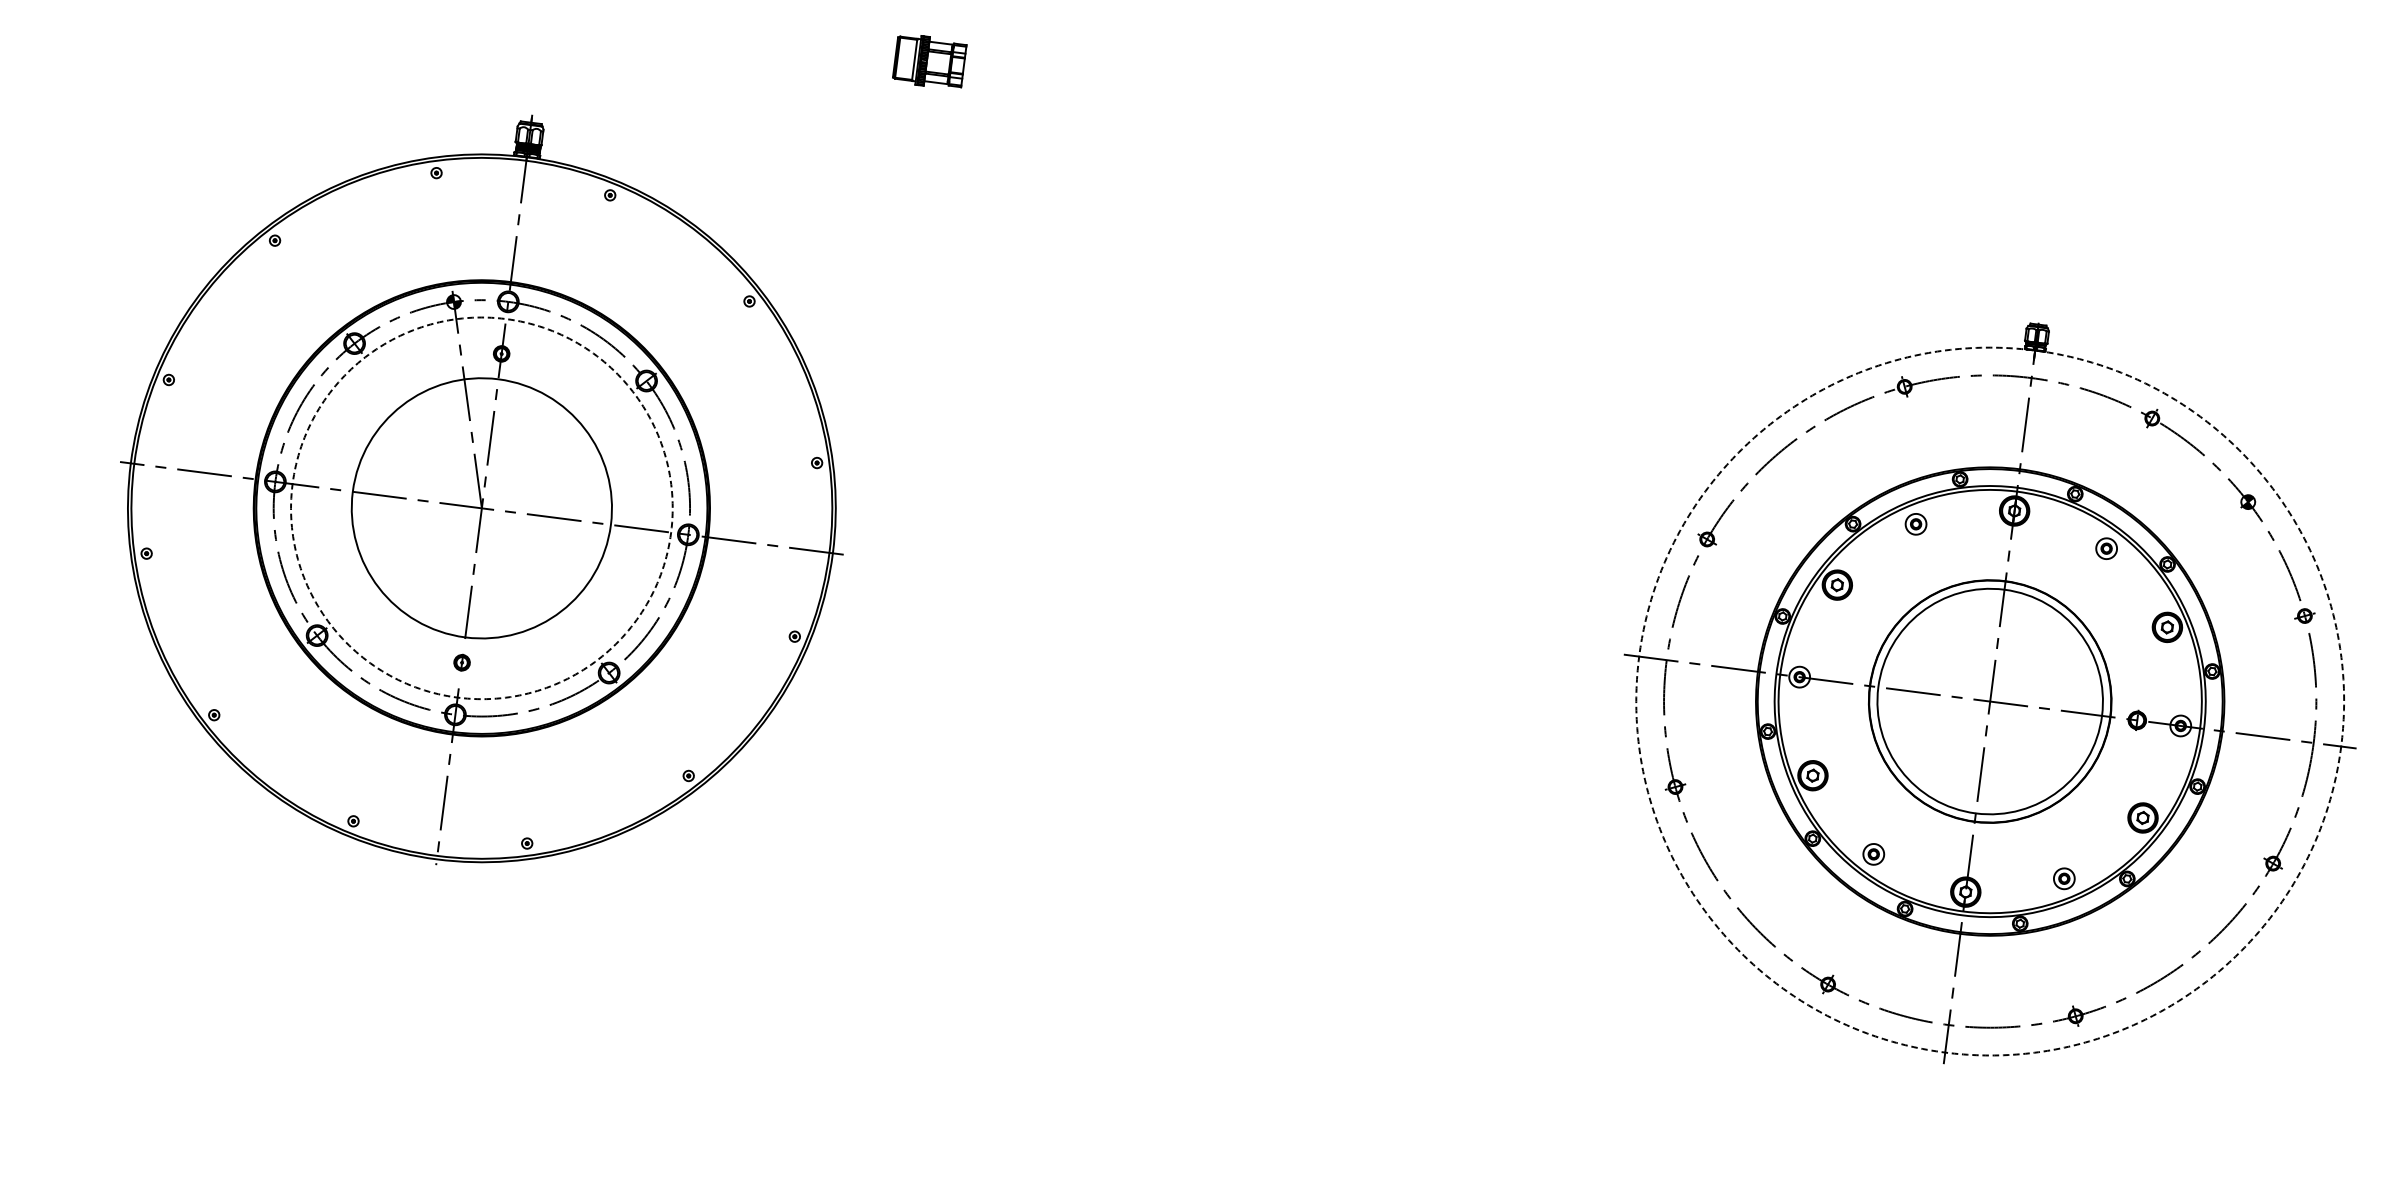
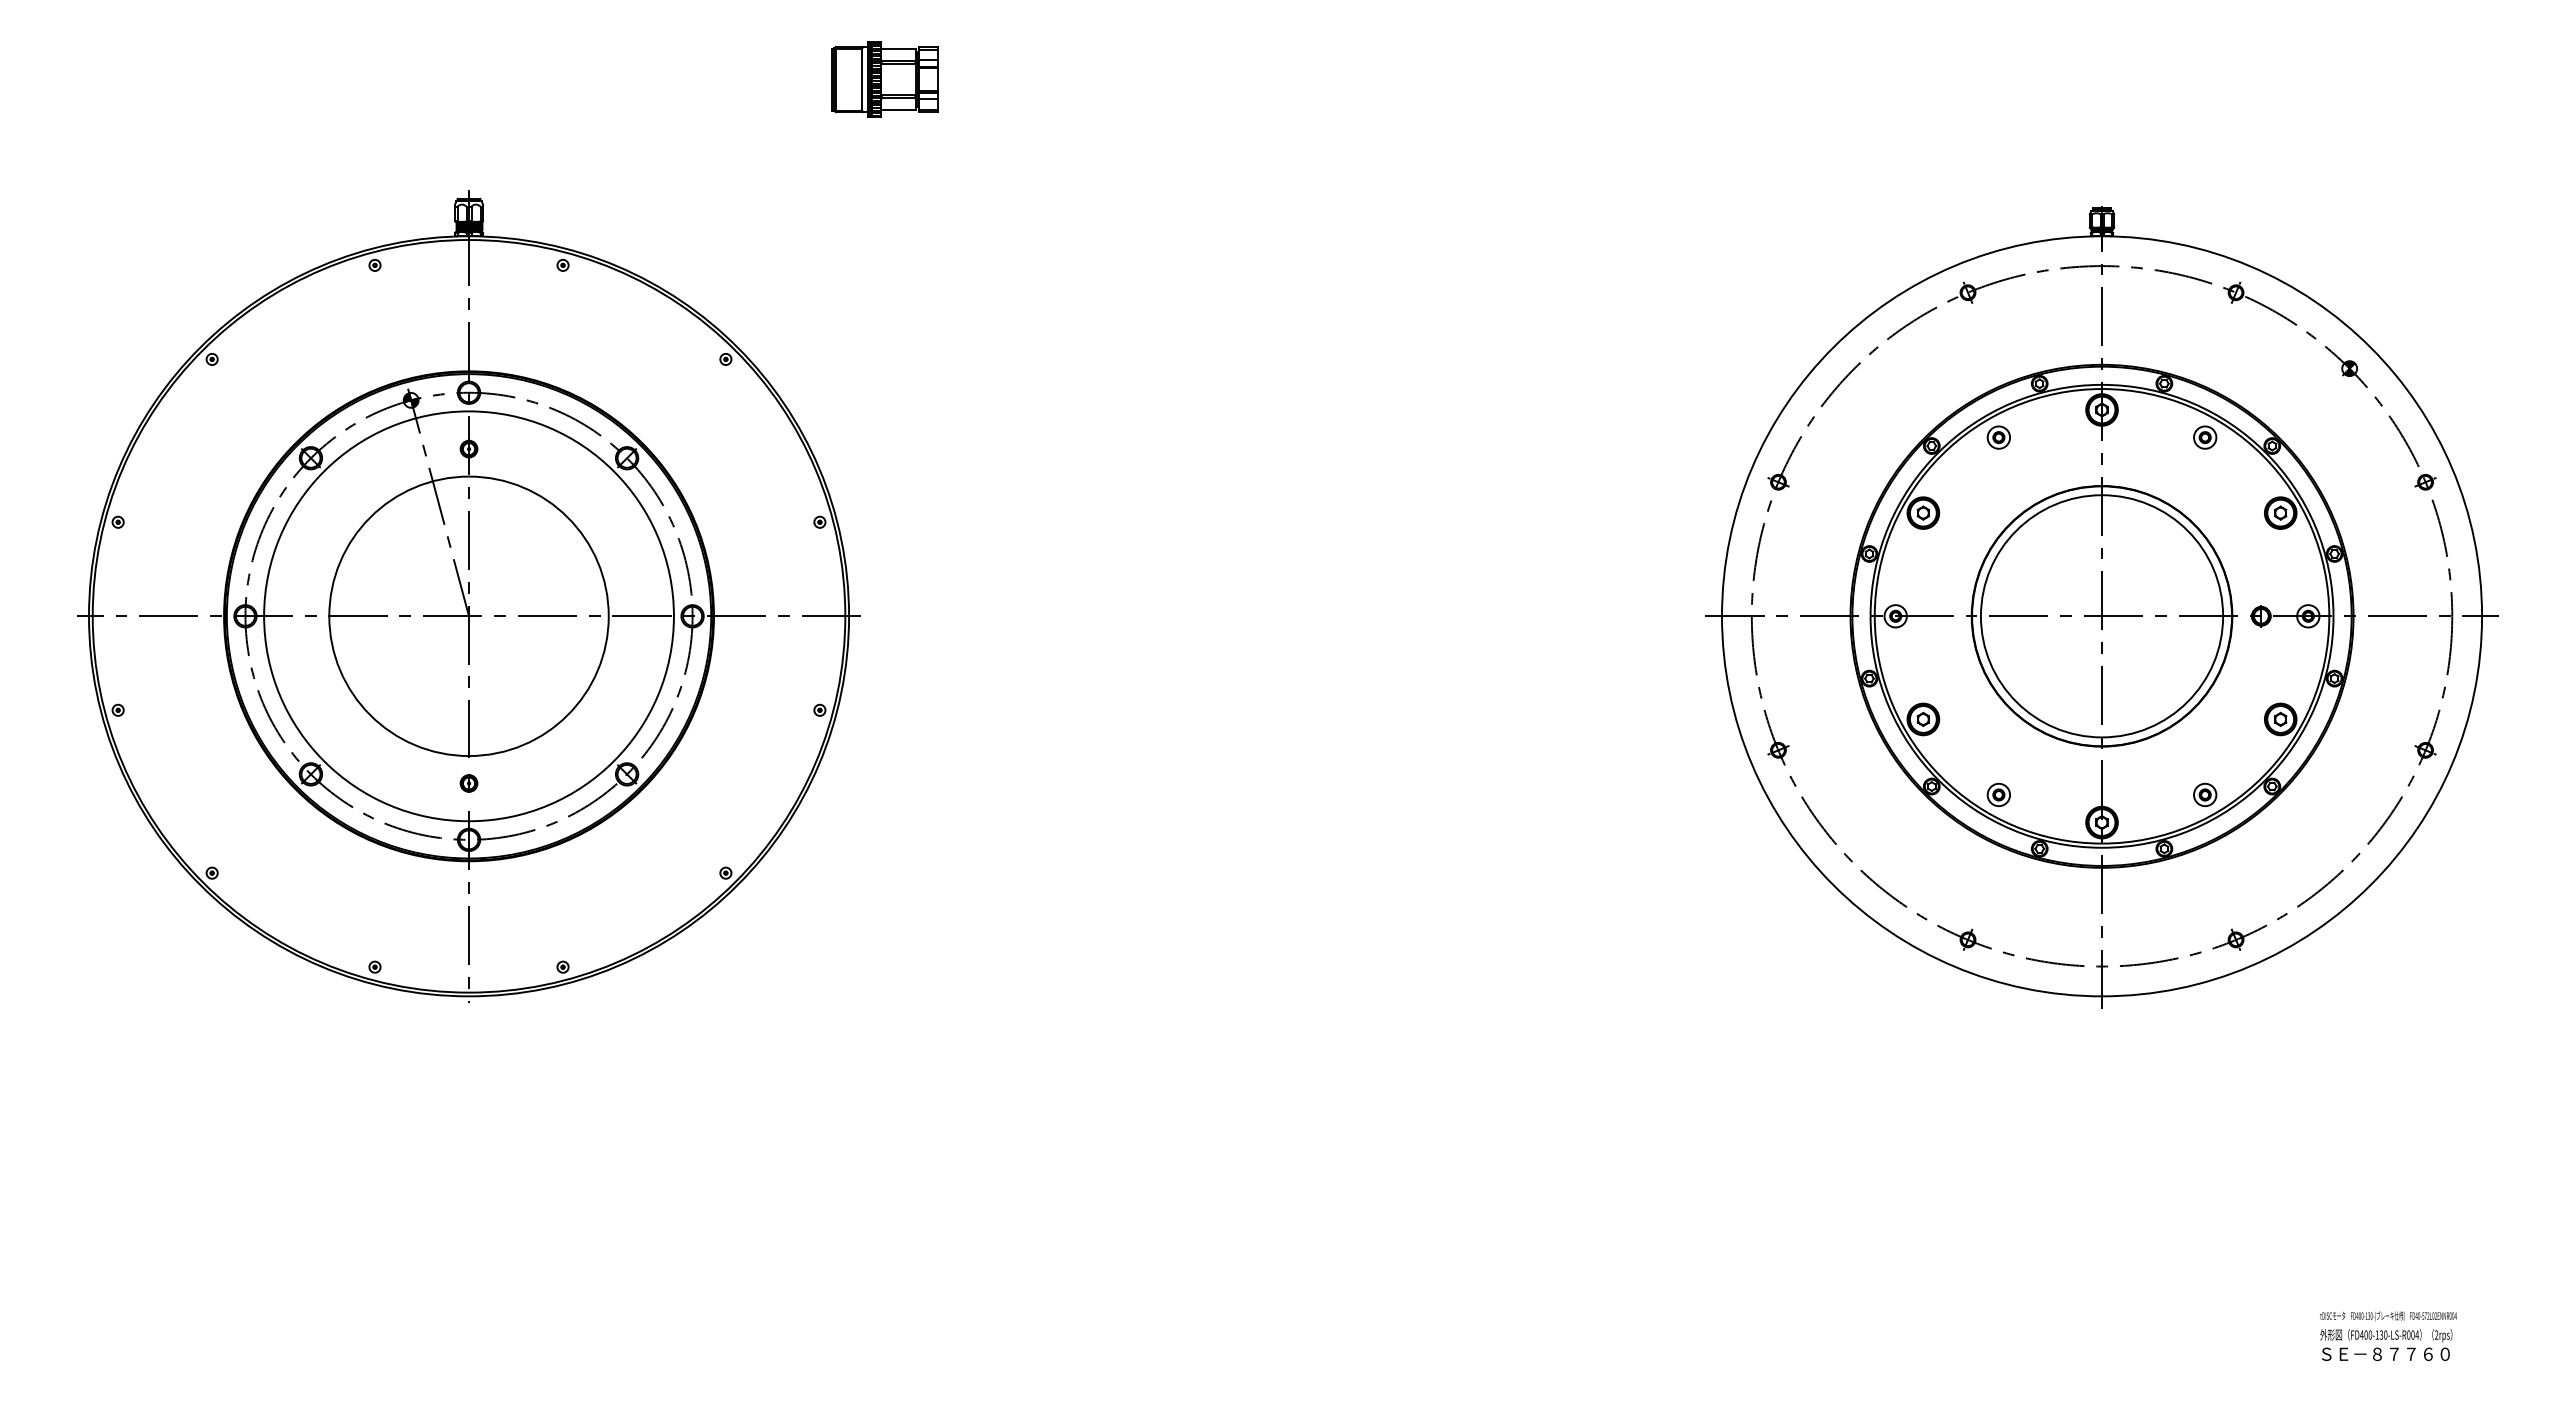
part: (929, 61) -> (884, 79), size x1.43
circle: (481, 508) -> (468, 616), dashed -> solid
circle: (1990, 701) -> (2102, 616), dashed -> solid

